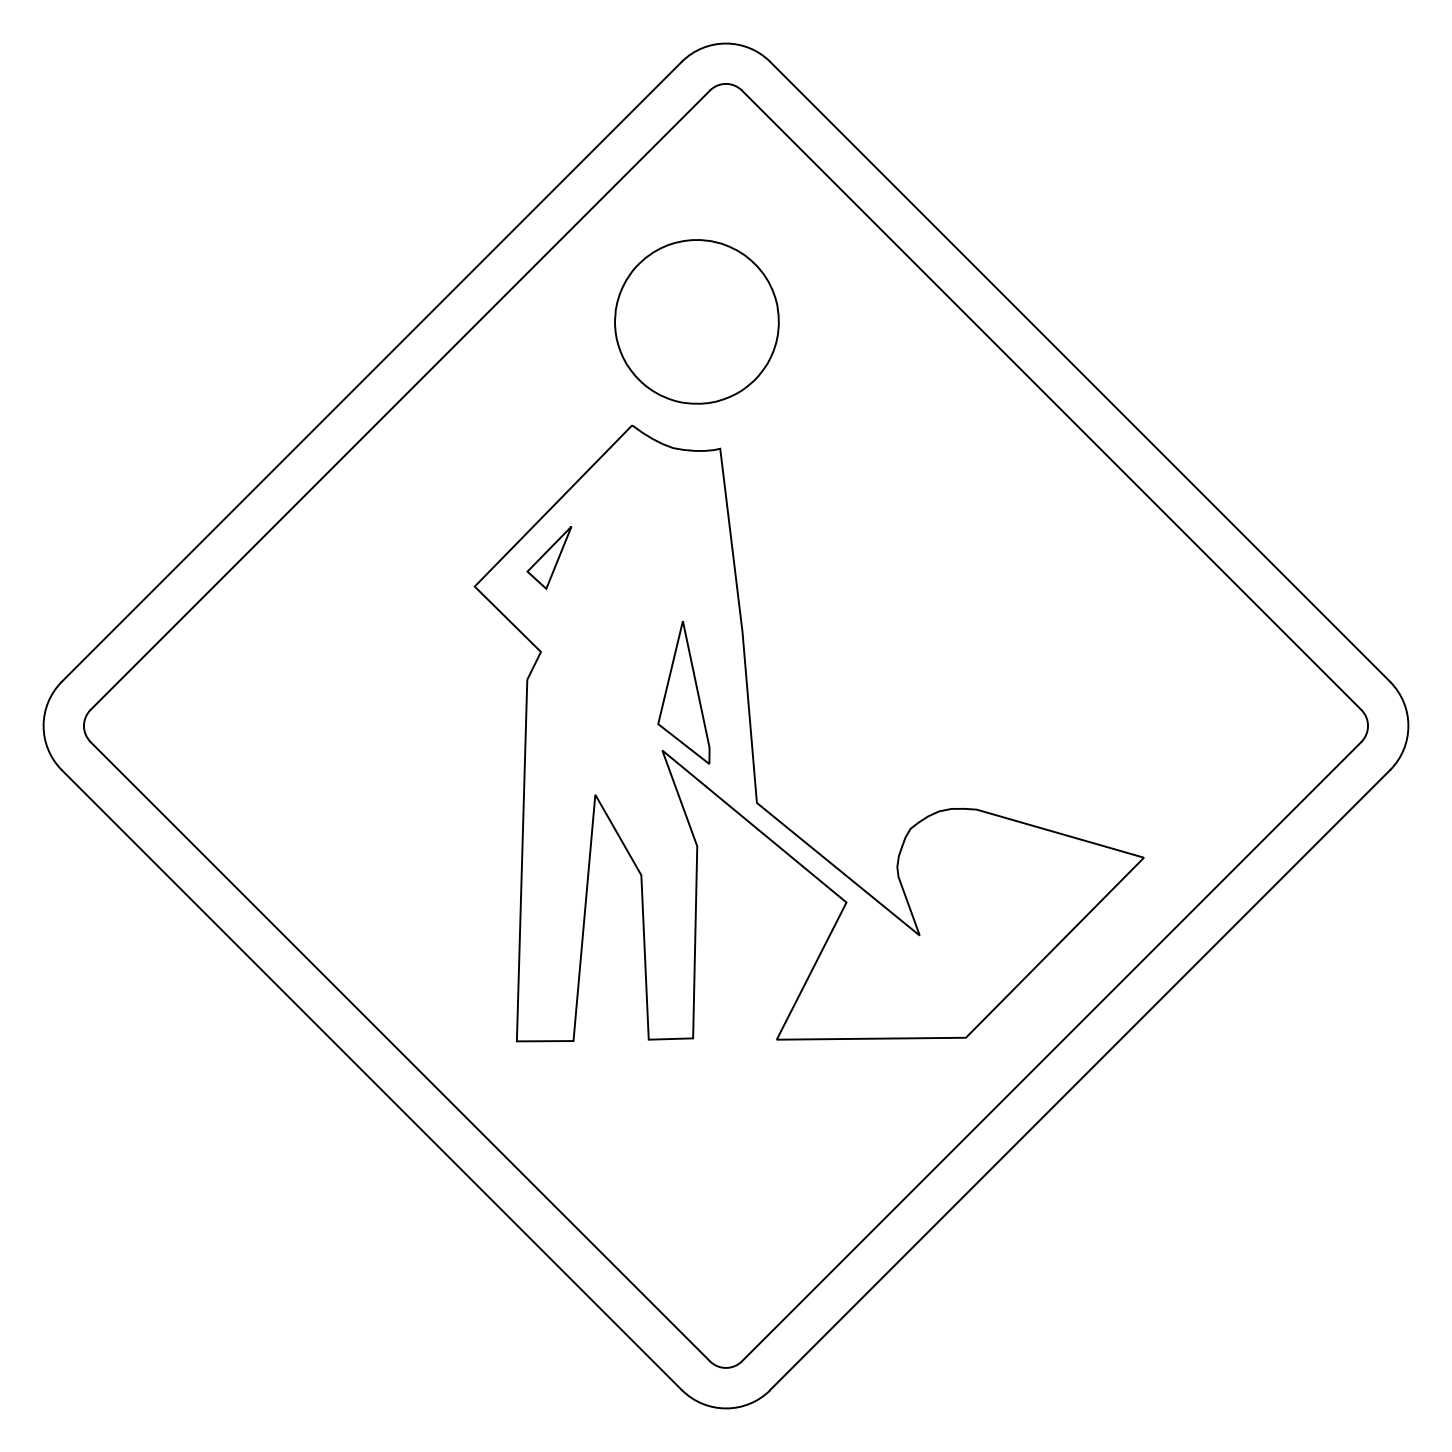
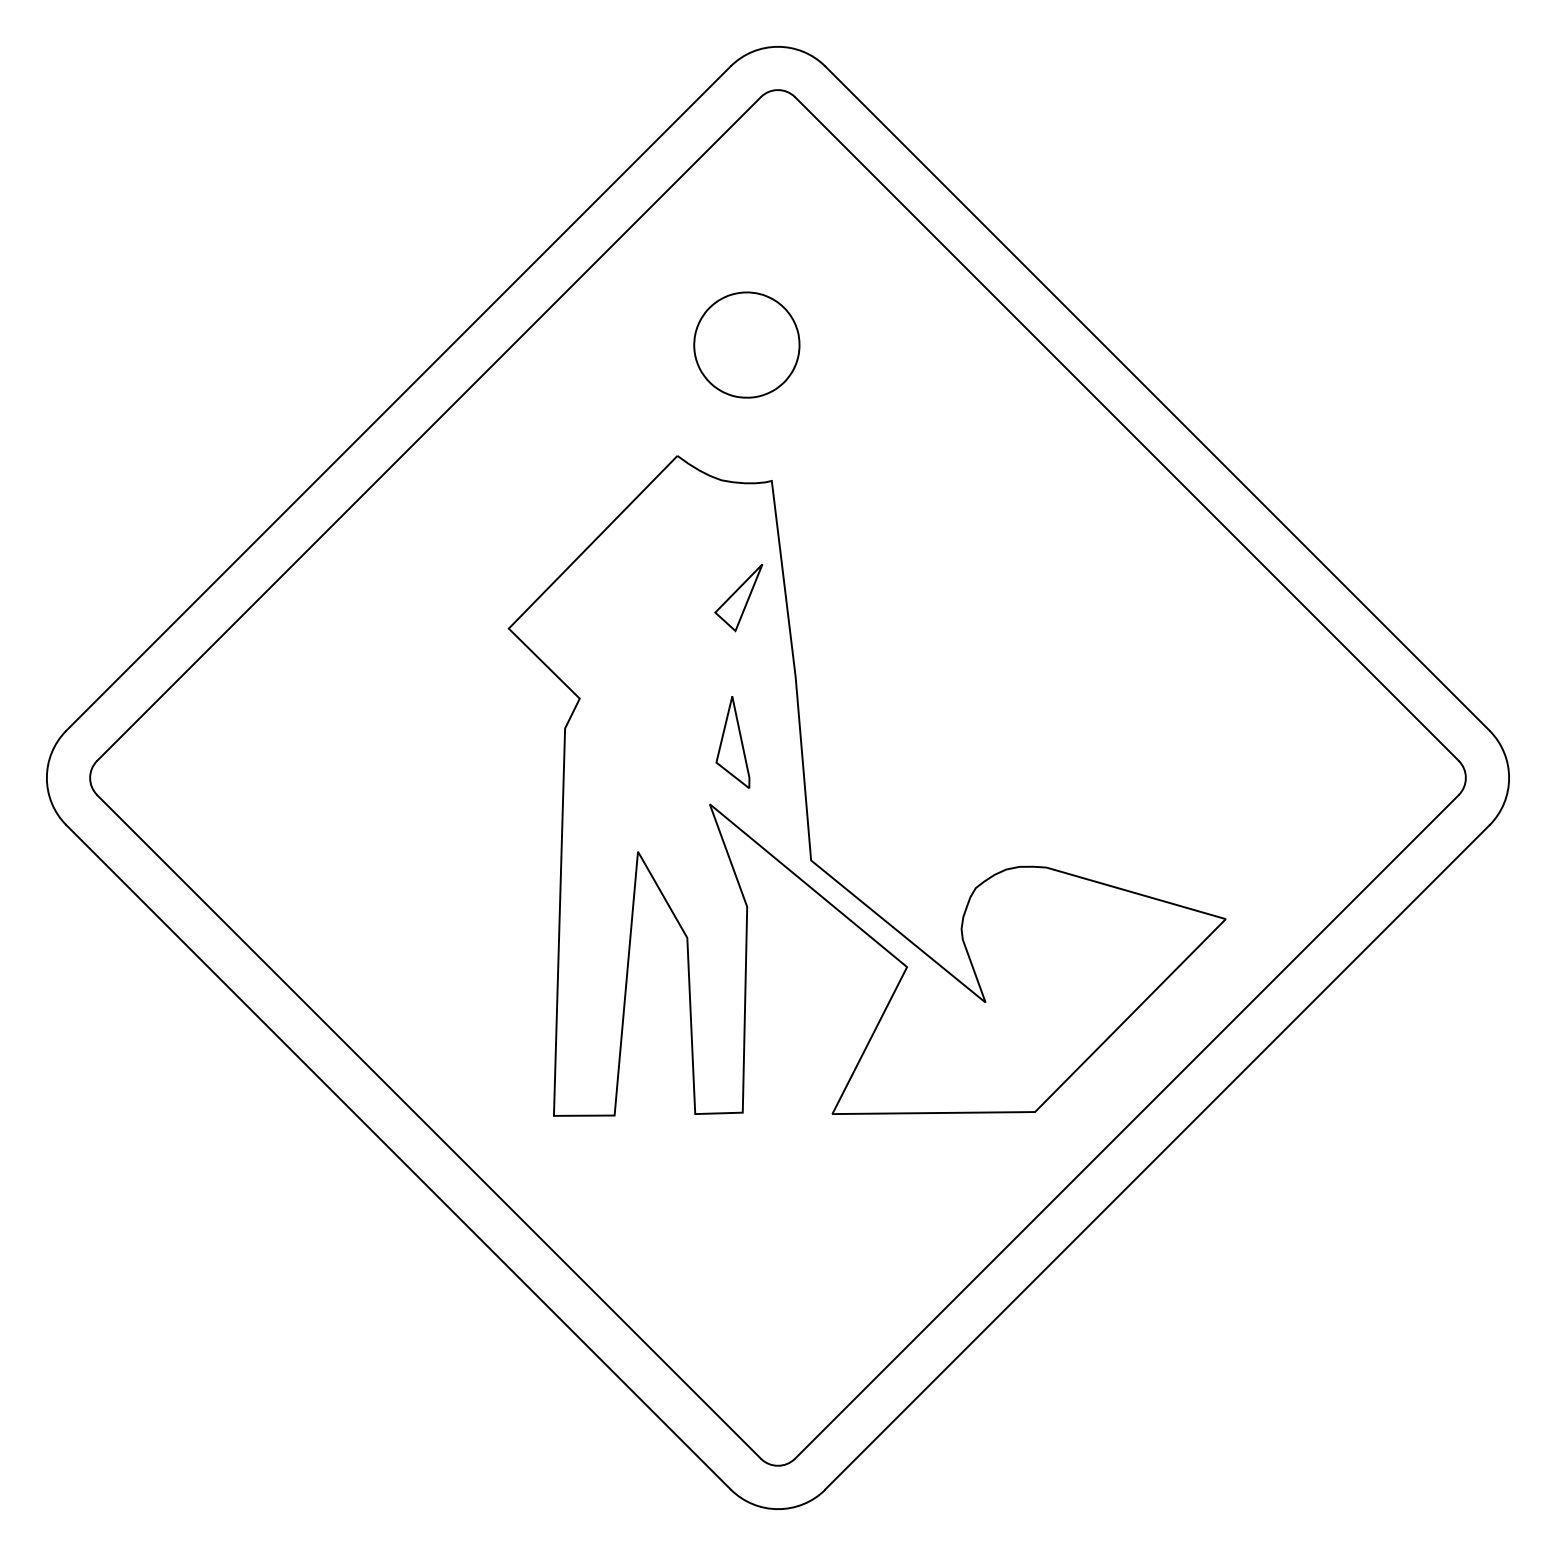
part: (696, 321) -> (746, 344), size x0.6
part: (549, 558) -> (738, 598), moved
part: (683, 692) -> (732, 742), size x0.6

